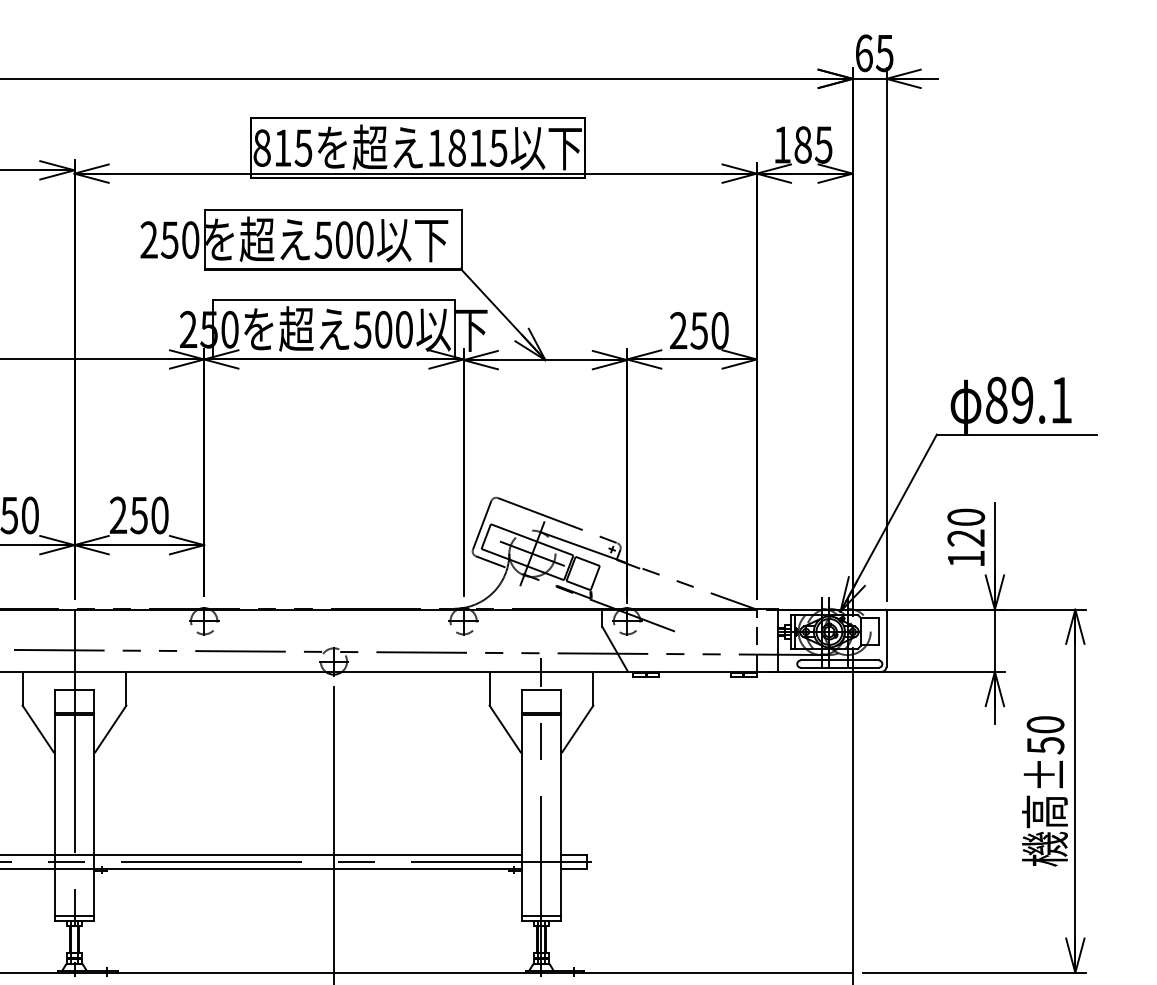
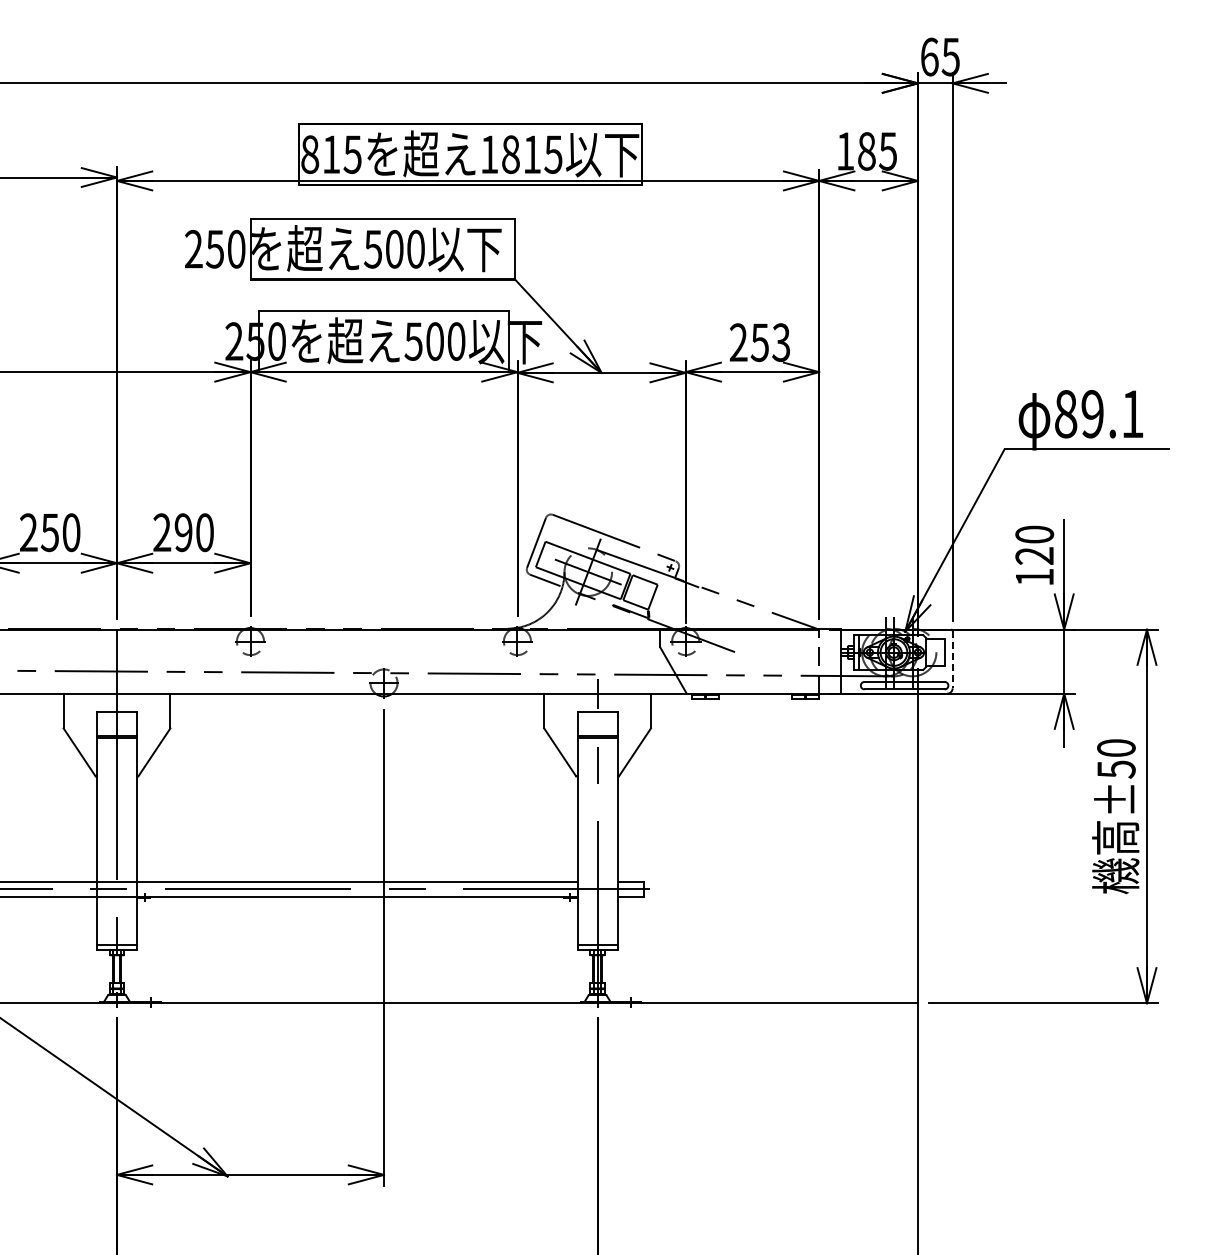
text: (720, 330) -> (781, 342), 250 -> 253
text: (139, 515) -> (183, 532), 250 -> 290
line: (886, 638) -> (952, 659), solid -> dashed

